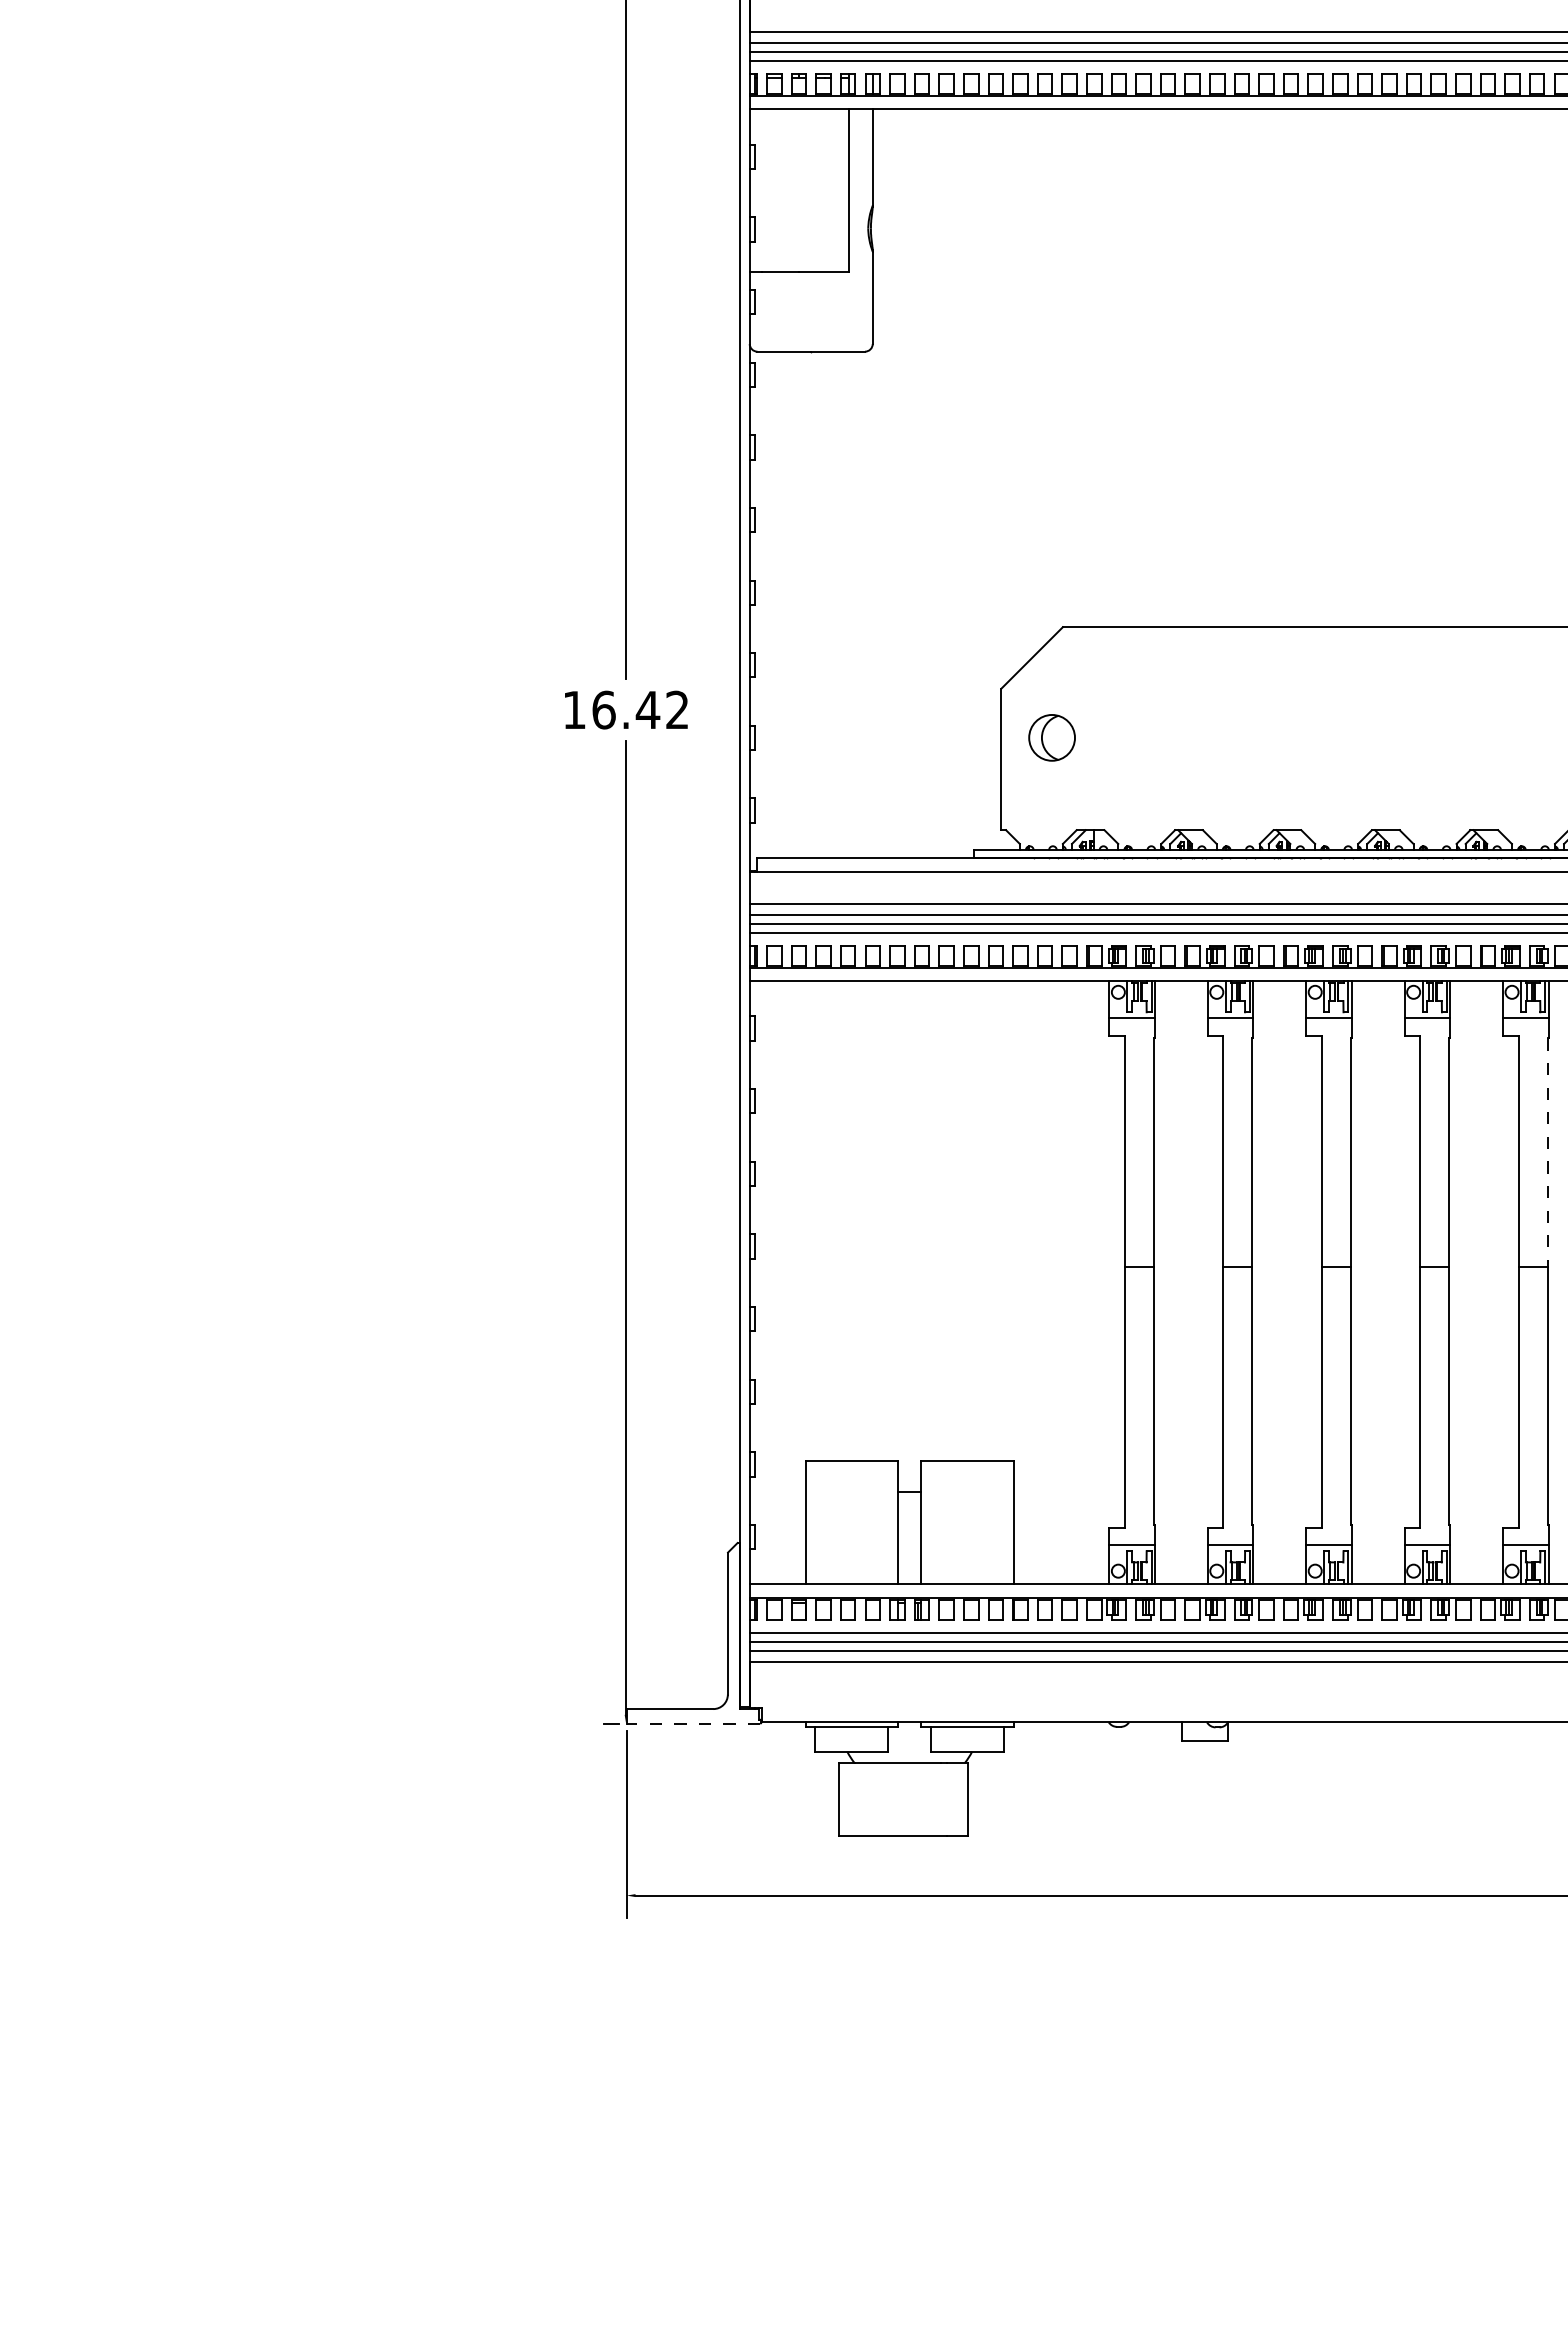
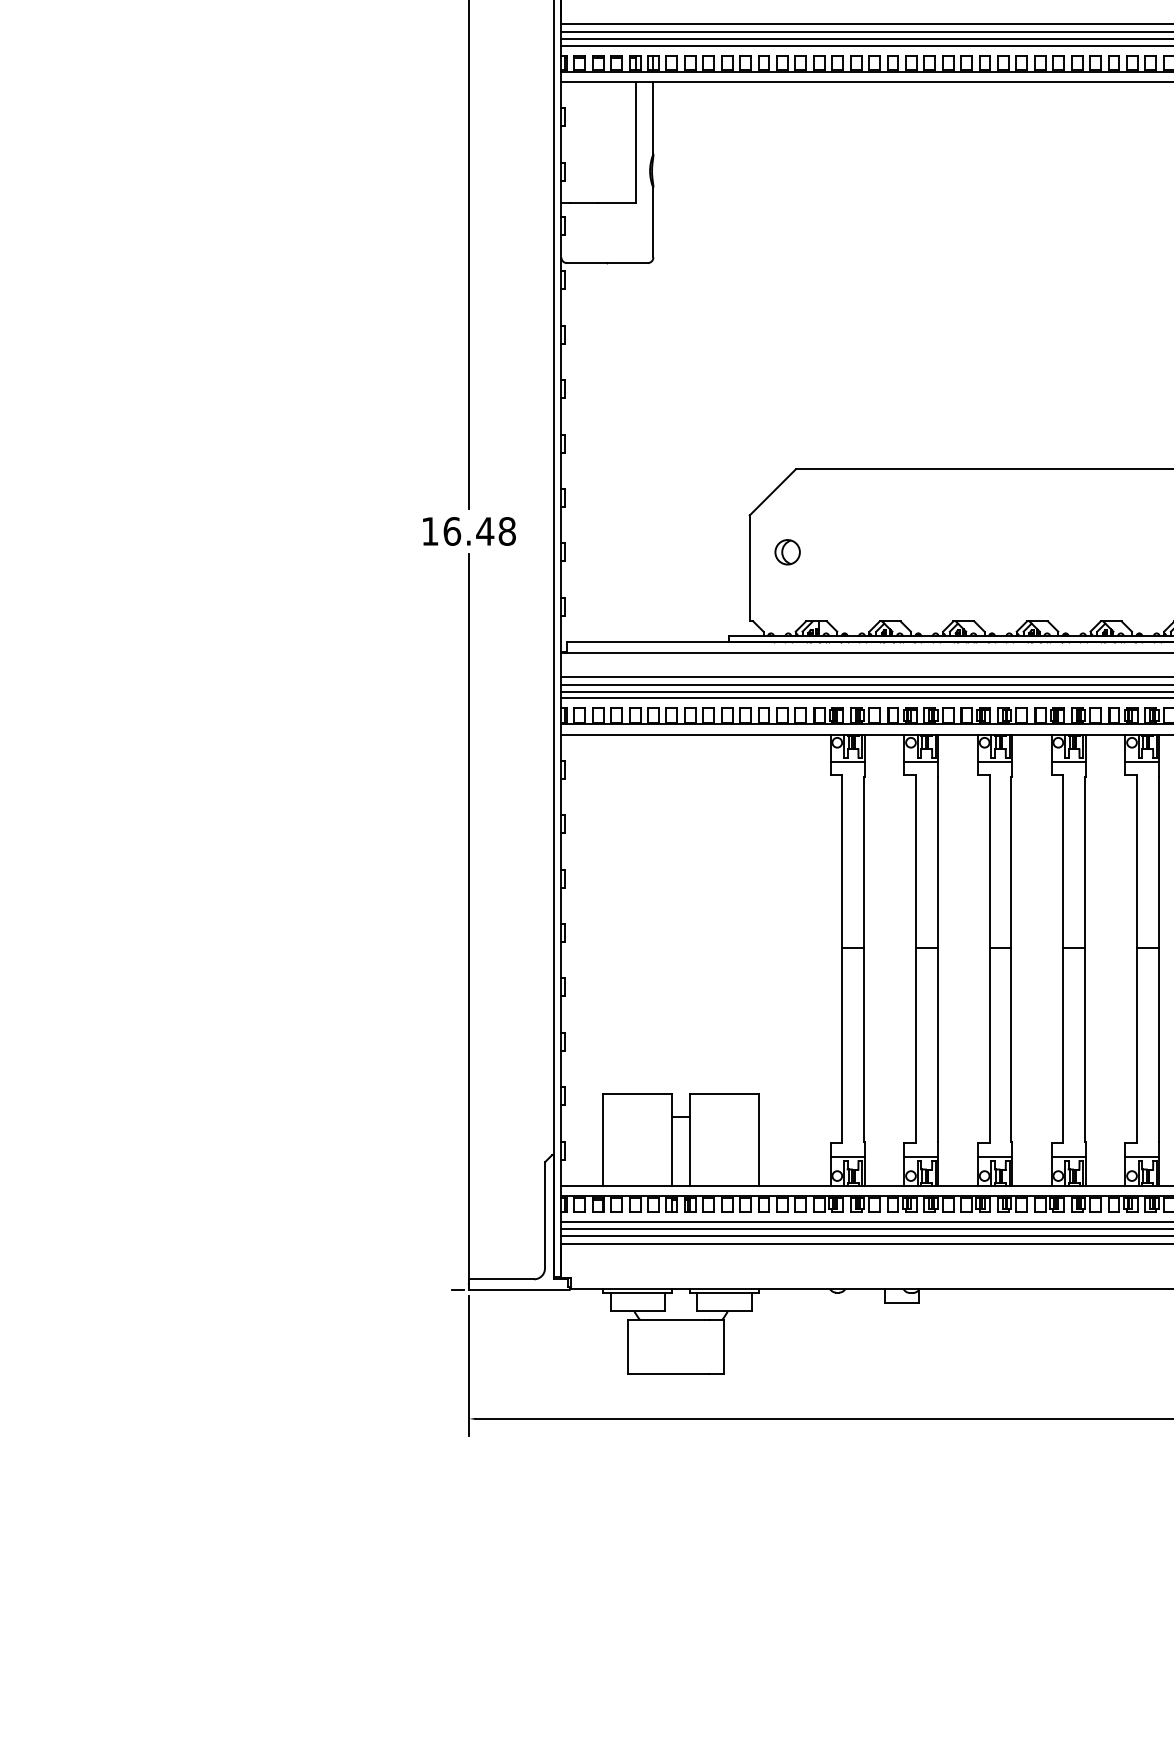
text: (677, 709) -> (507, 531), 16.42 -> 16.48
part: (1051, 737) -> (787, 551), size x0.71
line: (1547, 1153) -> (1158, 863), dashed -> solid
line: (693, 1723) -> (519, 1290), dashed -> solid

